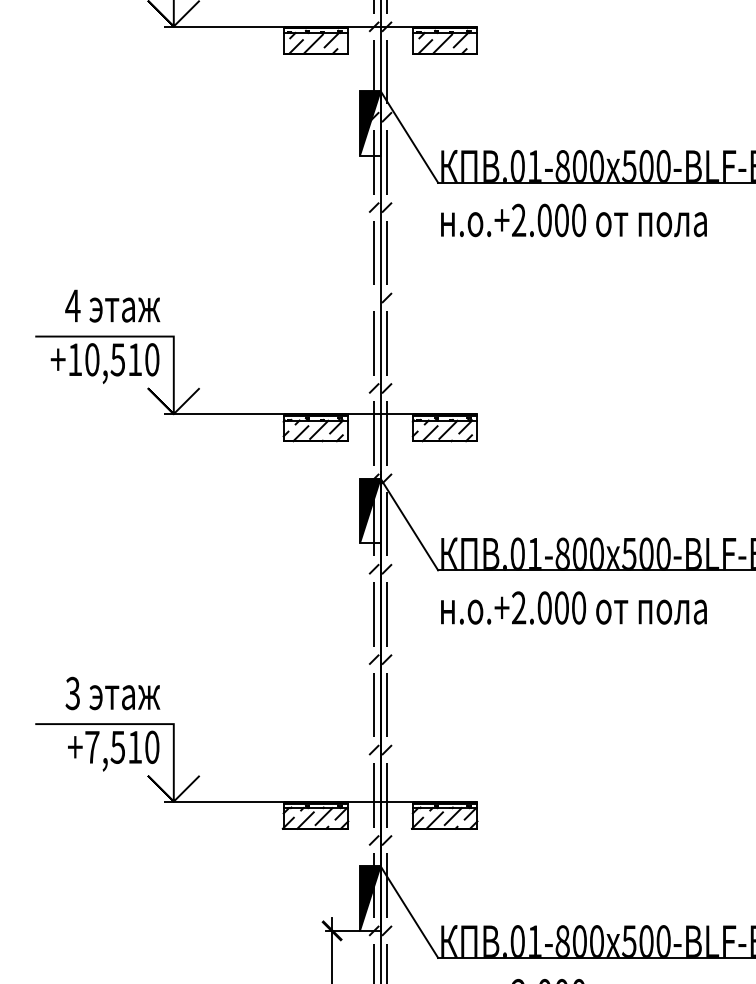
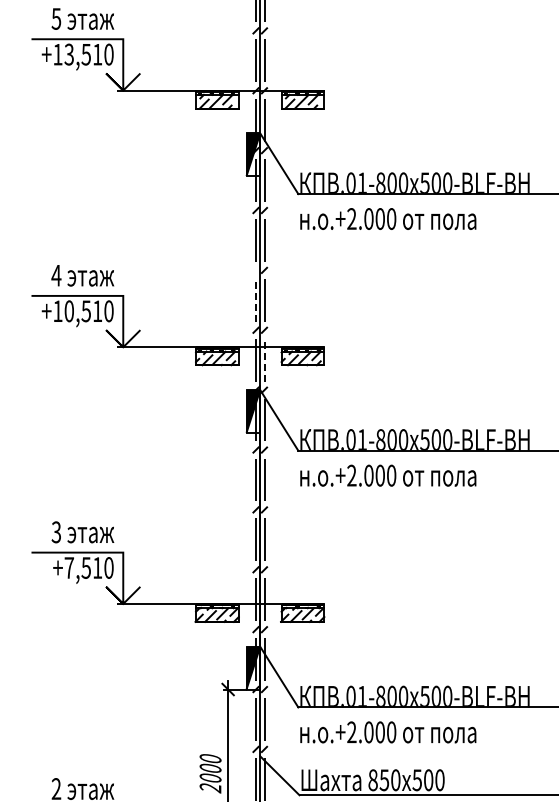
line: (373, 341) -> (255, 299), solid -> dashed
line: (387, 432) -> (264, 359), solid -> dashed

